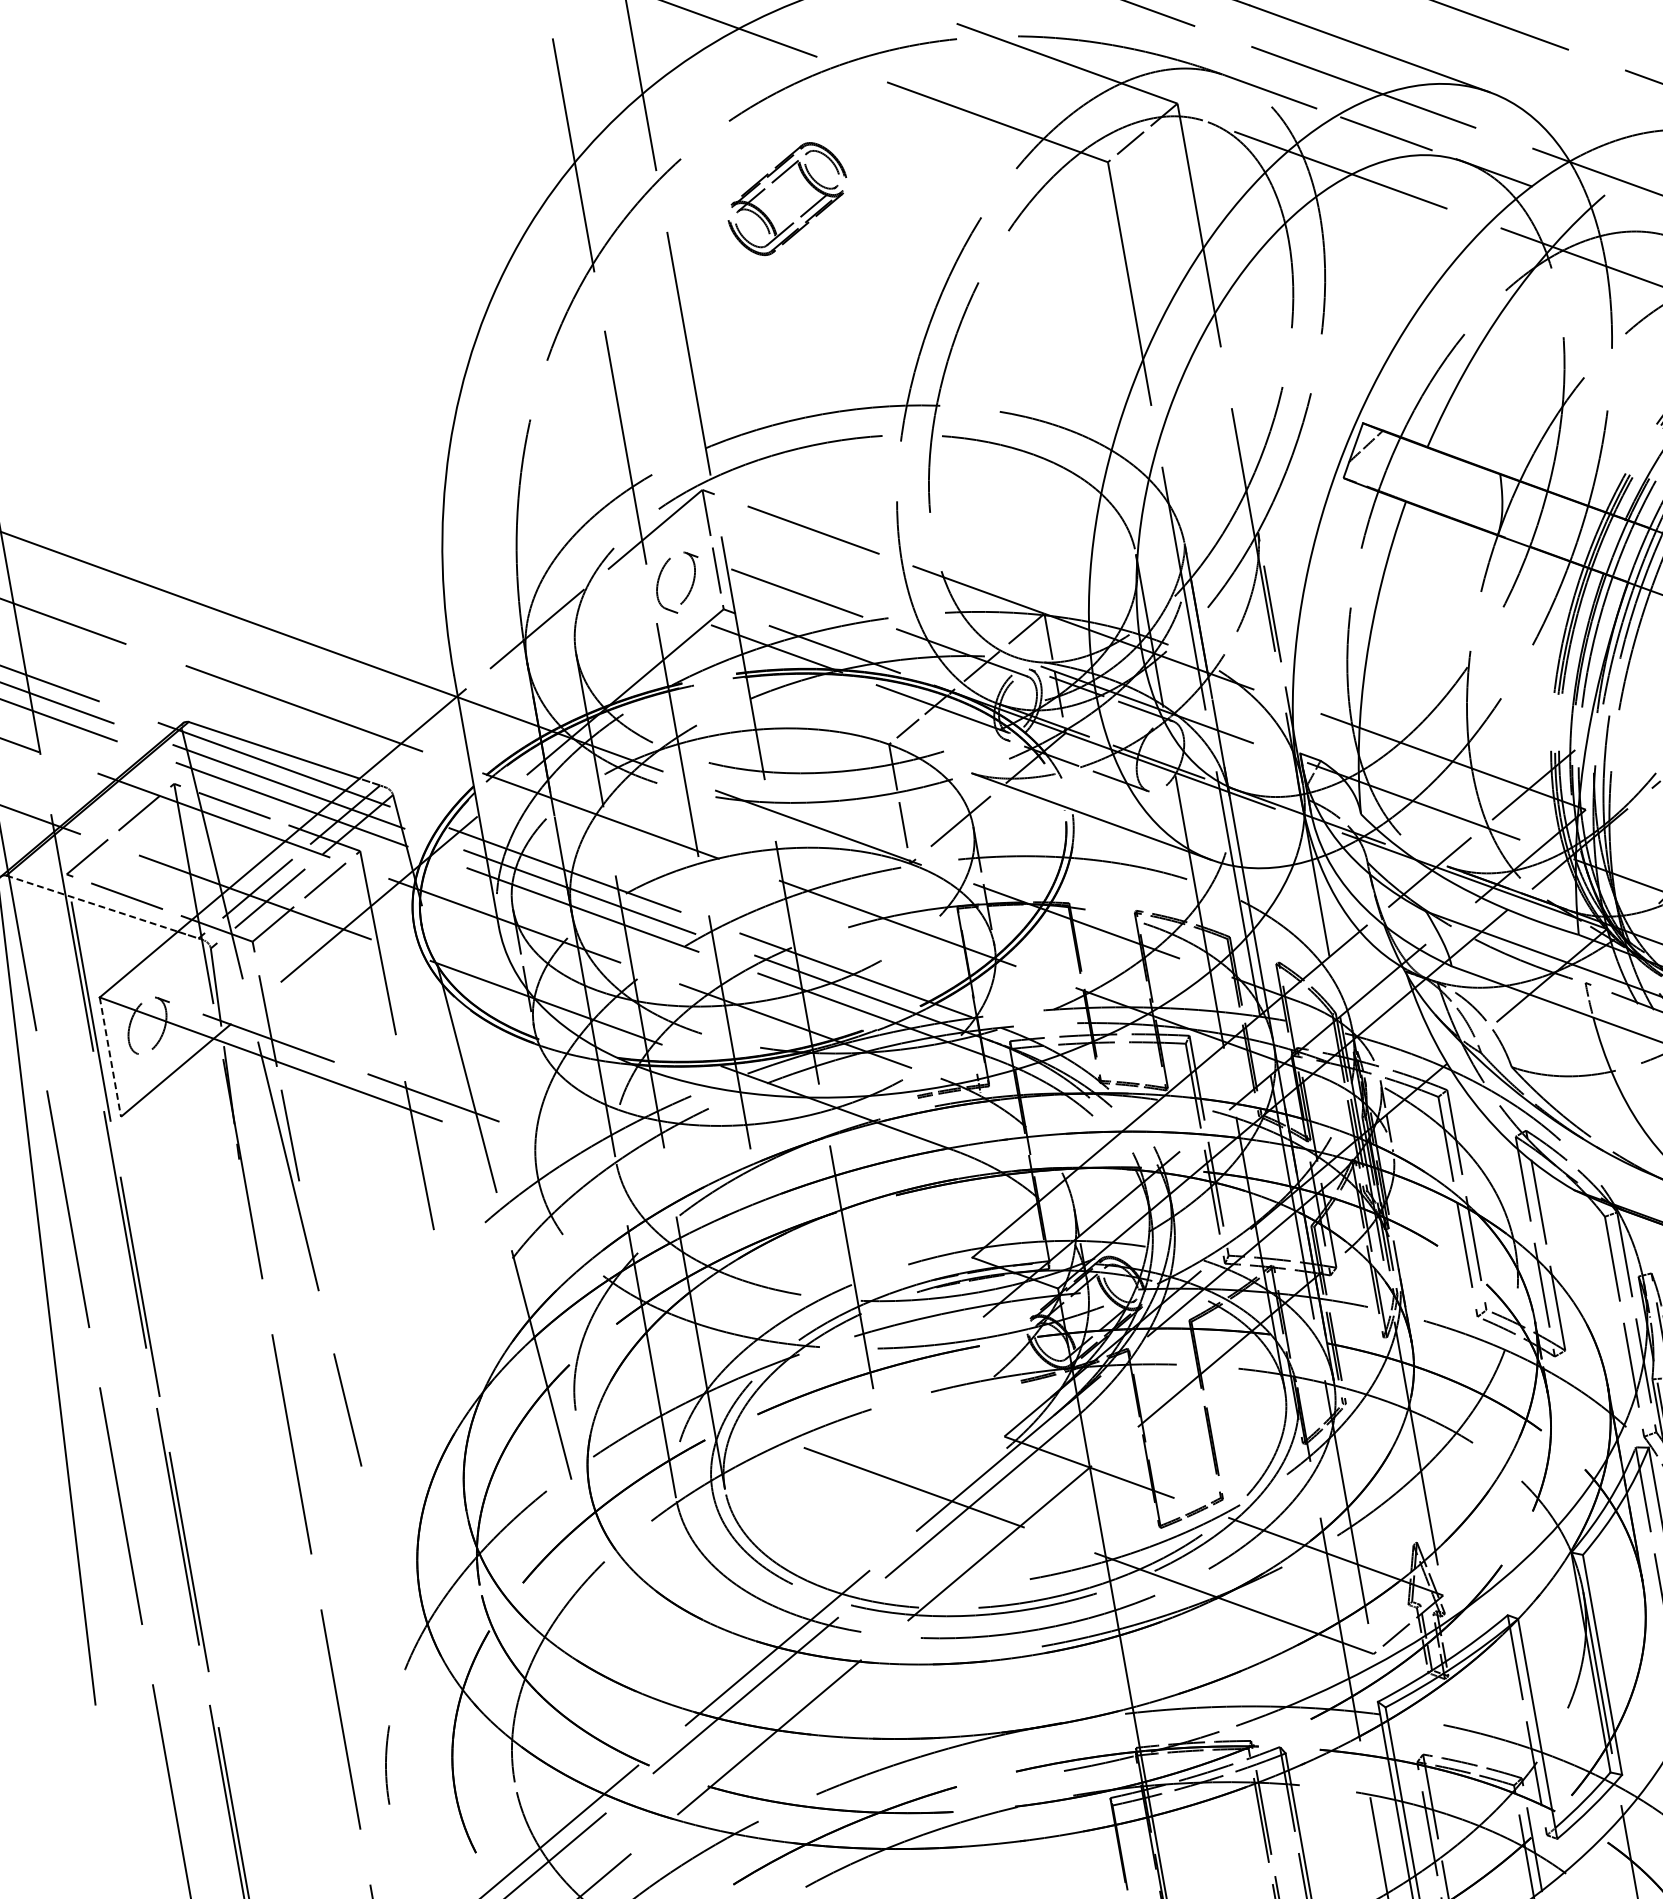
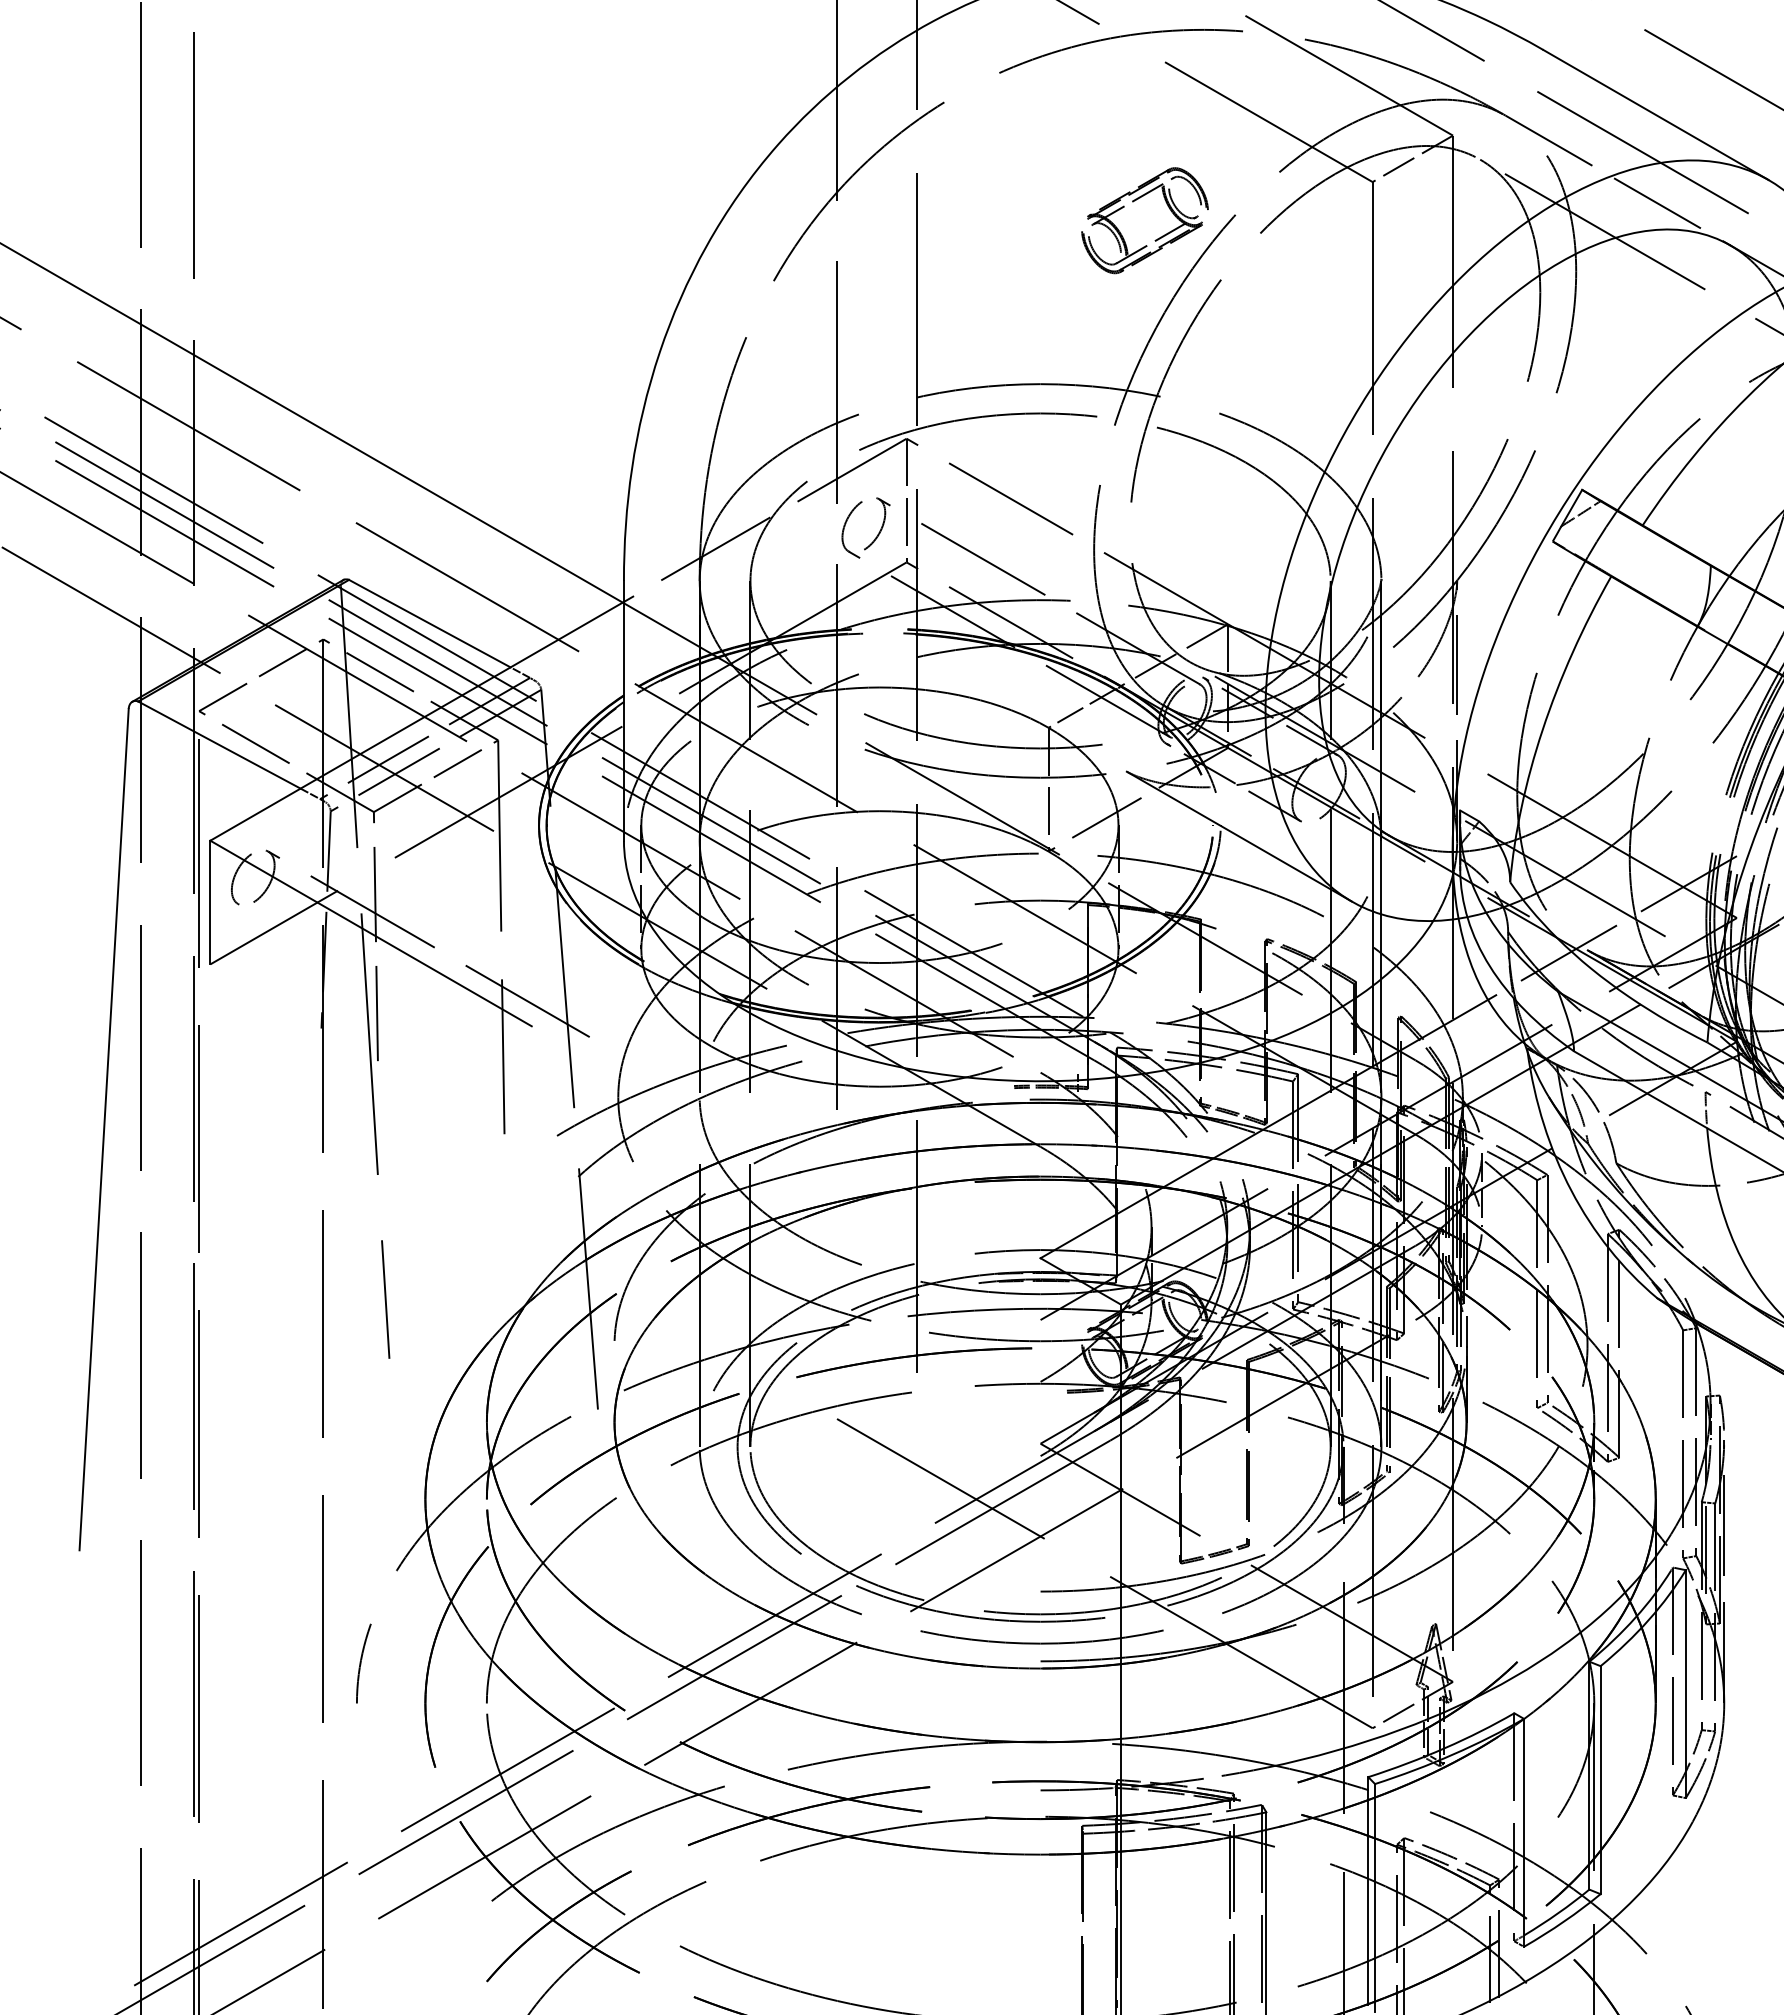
part: (773, 183) -> (1133, 202), moved
line: (92, 904) -> (219, 745), dashed -> solid
line: (110, 1057) -> (210, 902), dashed -> solid

